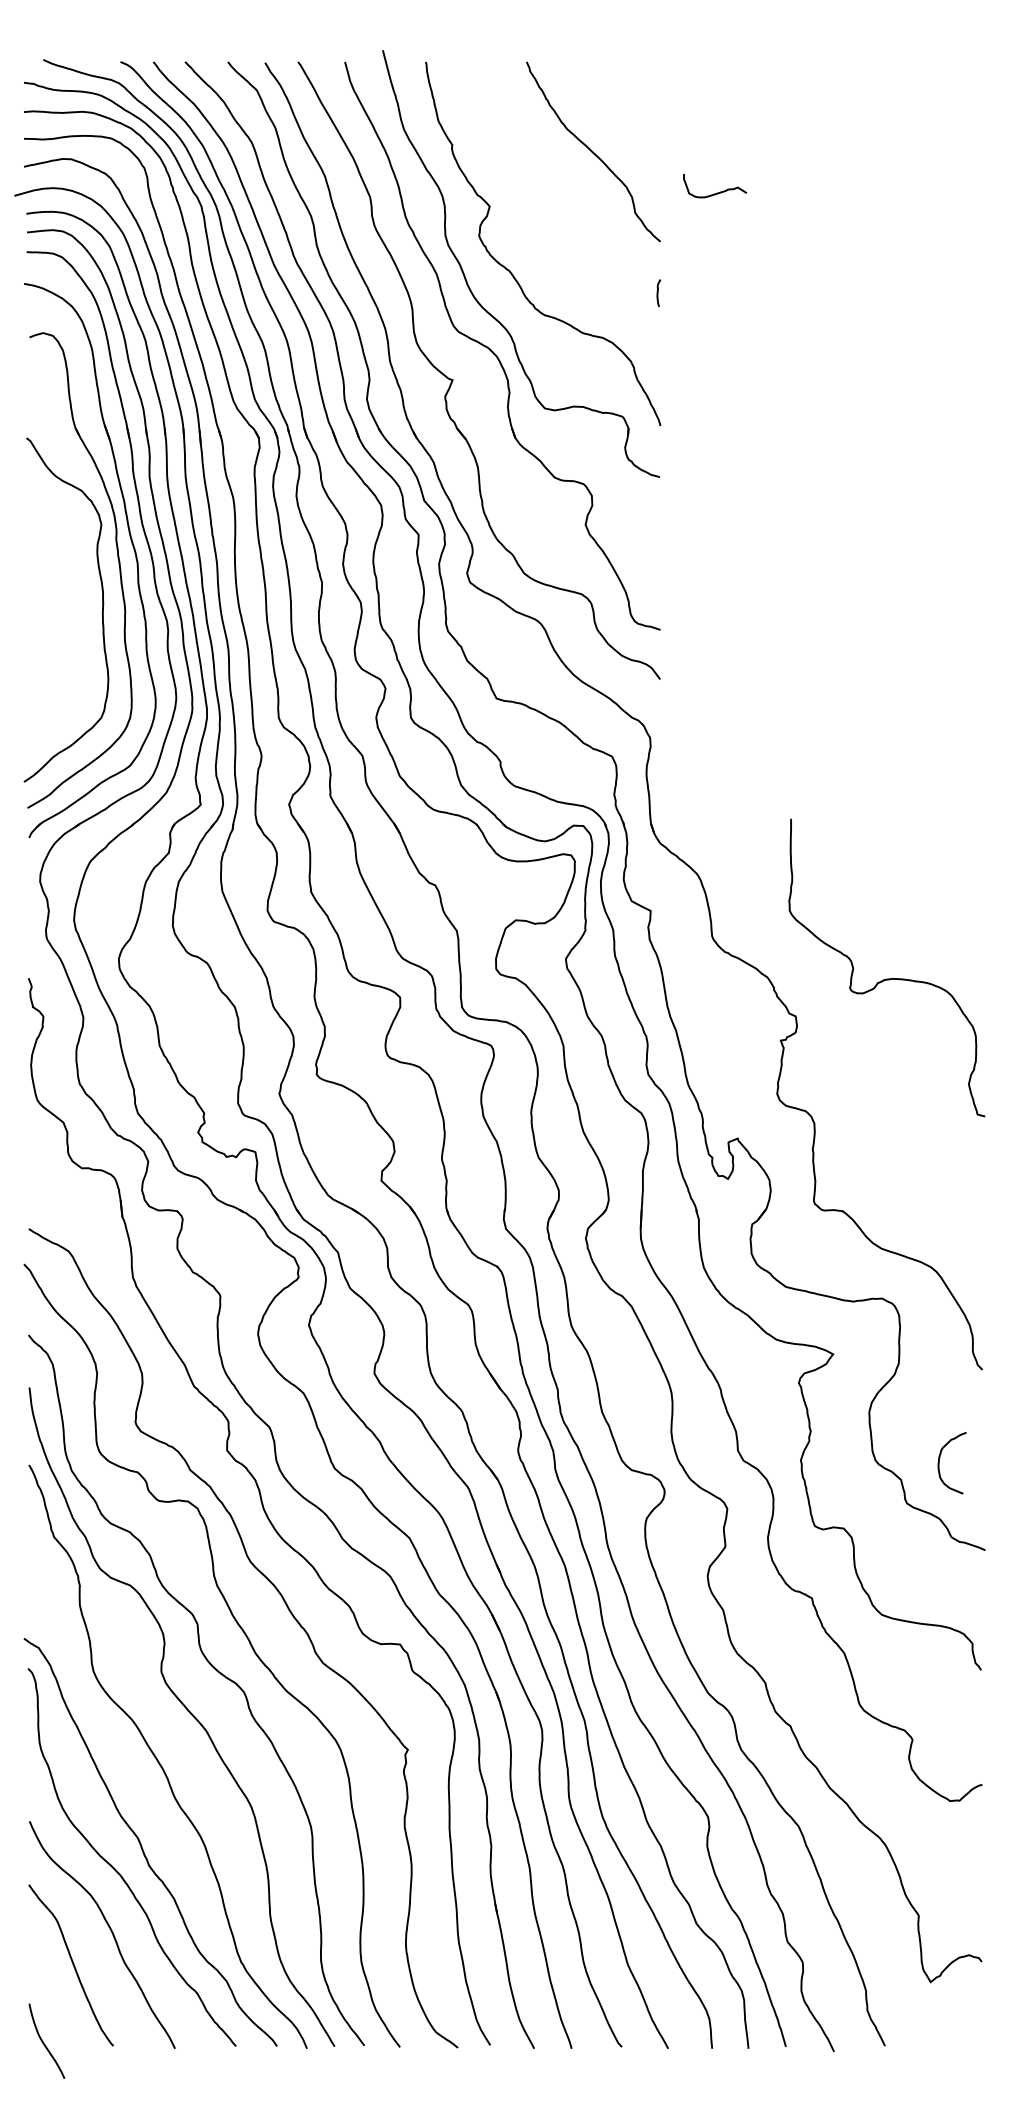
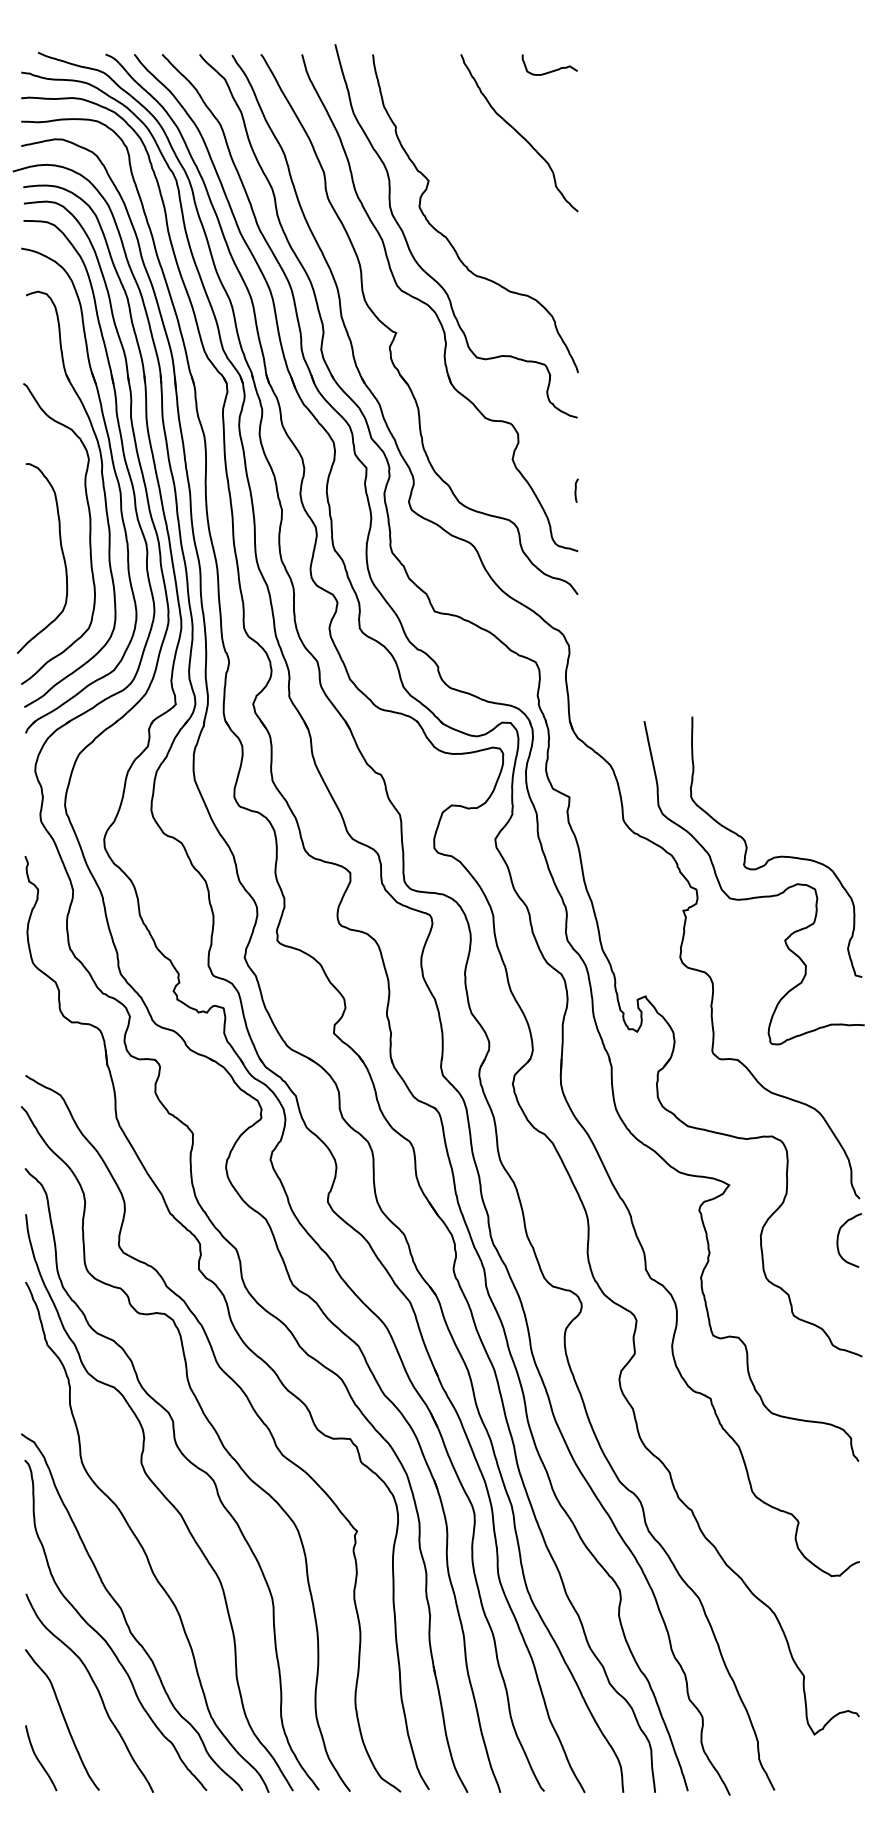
curve: (716, 192) -> (551, 70), moved
curve: (658, 292) -> (576, 490), moved
curve: (70, 631) -> (61, 552), added
curve: (862, 1024) -> (754, 896), added
curve: (939, 1463) -> (838, 1240), moved
curve: (44, 2043) -> (39, 1760), moved

